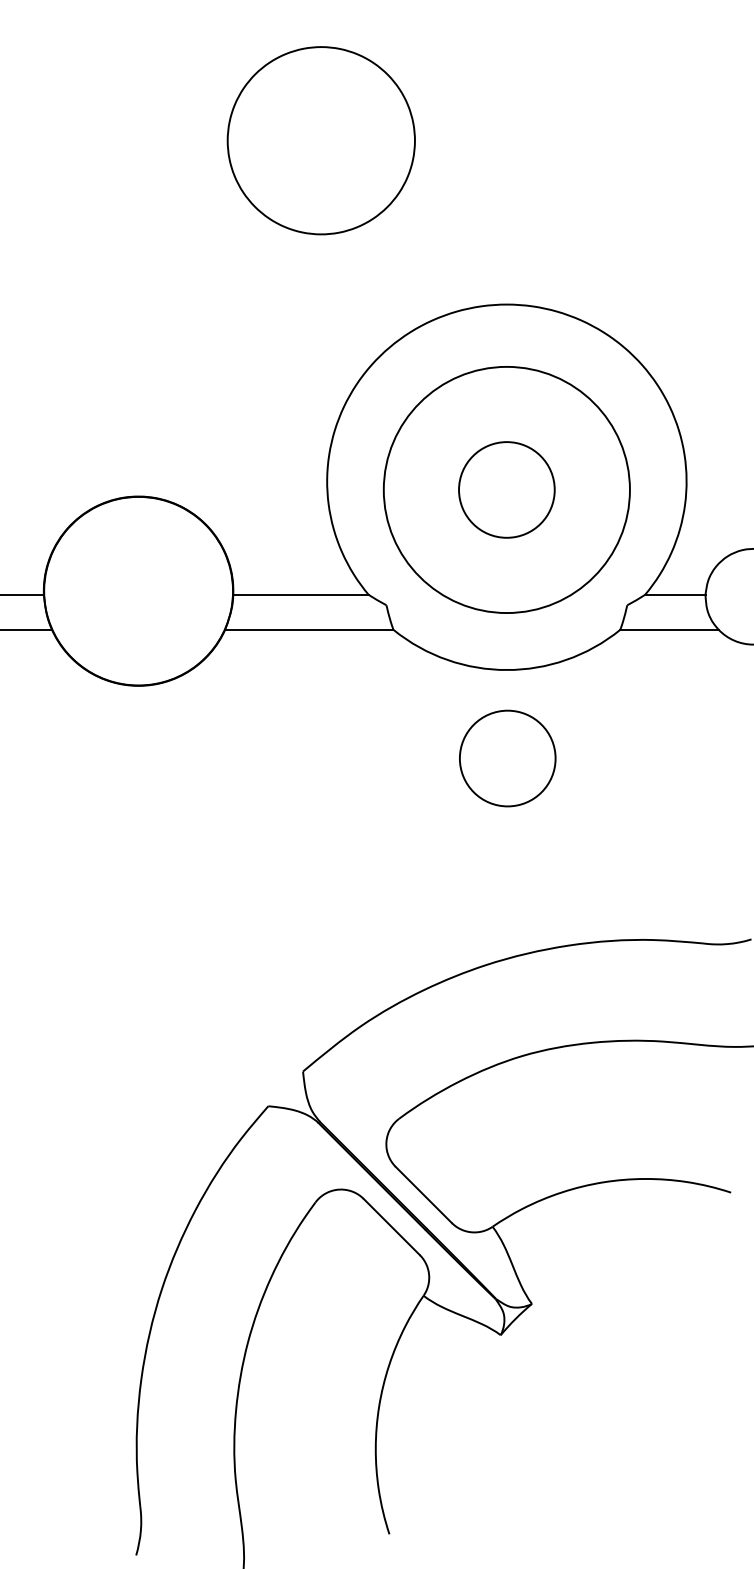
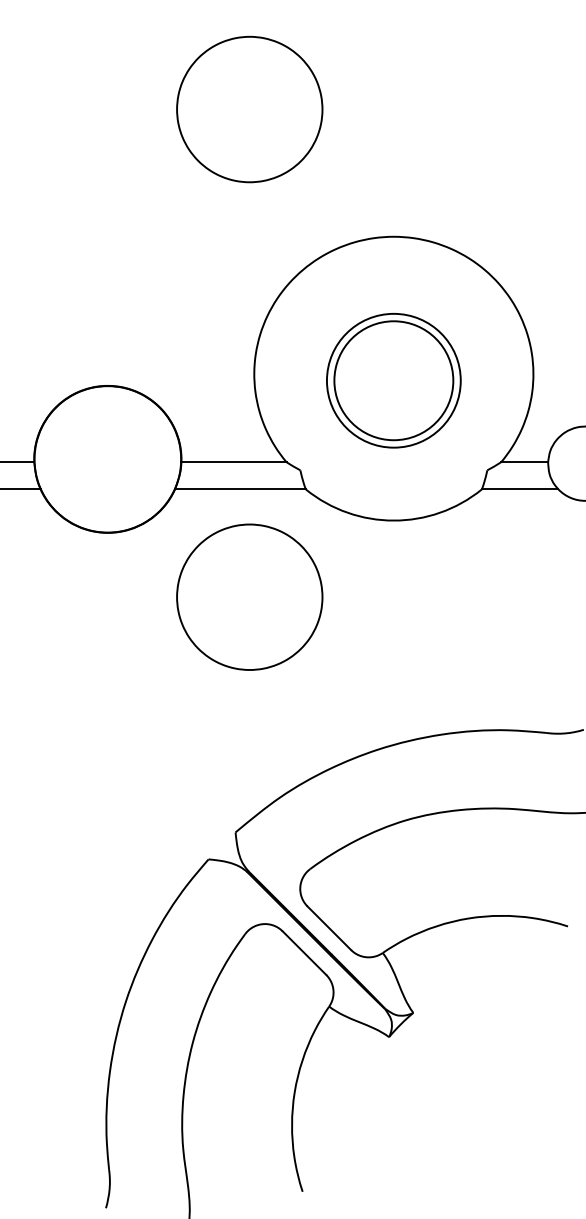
circle: (506, 489) -> (393, 380), size x0.7
circle: (506, 489) -> (393, 380), size x1.6
circle: (507, 758) -> (394, 589), removed
part: (320, 768) -> (249, 597), added

